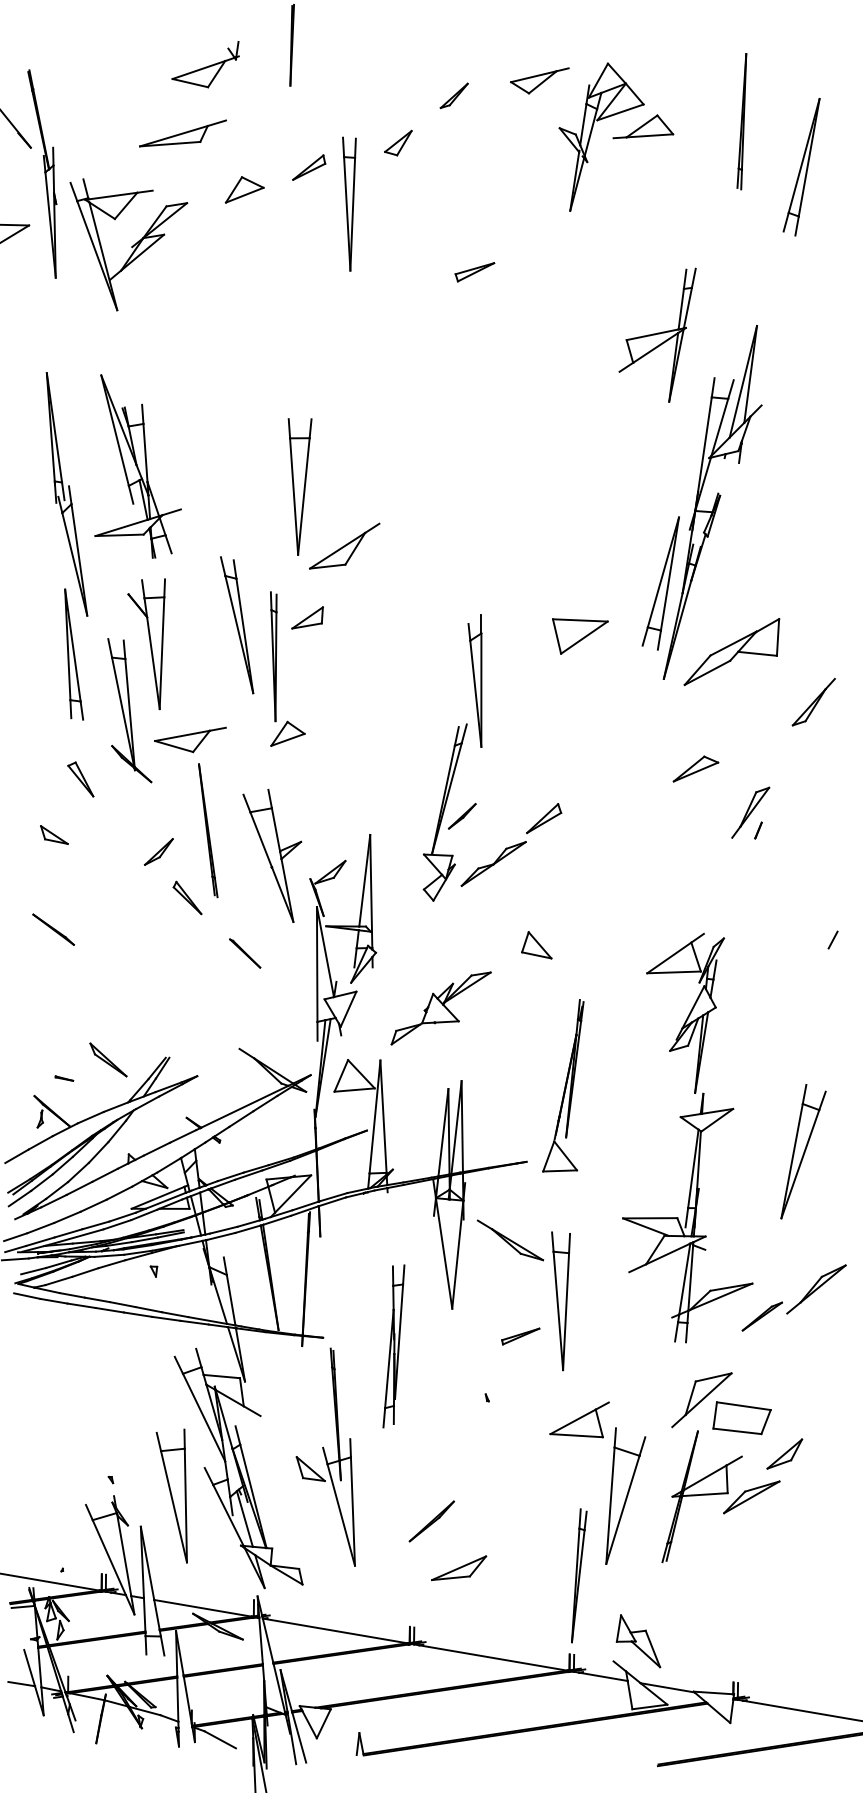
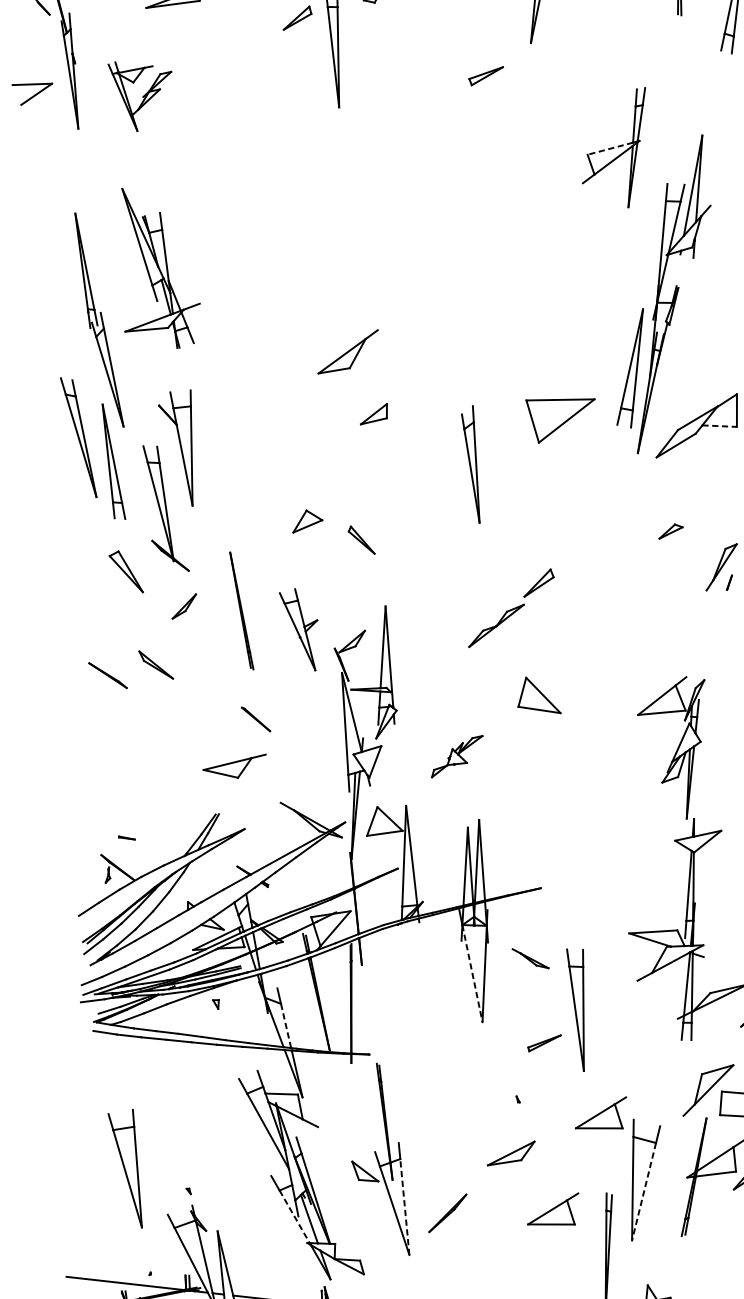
part: (244, 189) -> (241, 40), removed
part: (128, 244) -> (141, 95), size x0.6
part: (474, 272) -> (485, 76), moved
line: (652, 334) -> (610, 148), solid -> dashed
part: (137, 466) -> (159, 267), moved
part: (299, 486) -> (305, 301), removed
part: (307, 617) -> (373, 413), moved
part: (237, 625) -> (79, 437), moved
part: (580, 636) -> (561, 419), size x1.4
line: (758, 653) -> (720, 425), solid -> dashed
part: (273, 656) -> (290, 453), removed
part: (190, 739) -> (235, 766), moved
part: (695, 768) -> (670, 530), size x0.6
part: (80, 779) -> (125, 572), size x1.4
part: (449, 812) -> (454, 582), removed
part: (54, 834) -> (105, 622), removed
part: (158, 851) -> (183, 606), moved
part: (272, 855) -> (300, 629), size x0.7
part: (187, 897) -> (361, 539), moved
line: (53, 929) -> (107, 675), moved
part: (536, 945) -> (538, 695), size x1.6
line: (245, 953) -> (256, 719), moved
part: (440, 1008) -> (456, 756), size x0.6
part: (108, 1059) -> (156, 664), moved
part: (563, 1085) -> (569, 818), removed
part: (510, 1240) -> (530, 958), size x0.6
line: (444, 1253) -> (472, 973), solid -> dashed
line: (231, 1300) -> (286, 1026), solid -> dashed
part: (393, 1346) -> (432, 1058), removed
part: (171, 1495) -> (124, 1168), moved
line: (622, 1509) -> (643, 1191), solid -> dashed
line: (352, 1511) -> (404, 1207), solid -> dashed
line: (228, 1515) -> (294, 1216), solid -> dashed
part: (431, 1521) -> (447, 1213), moved
part: (519, 1524) -> (553, 1210), added
part: (459, 1568) -> (511, 1153), moved

